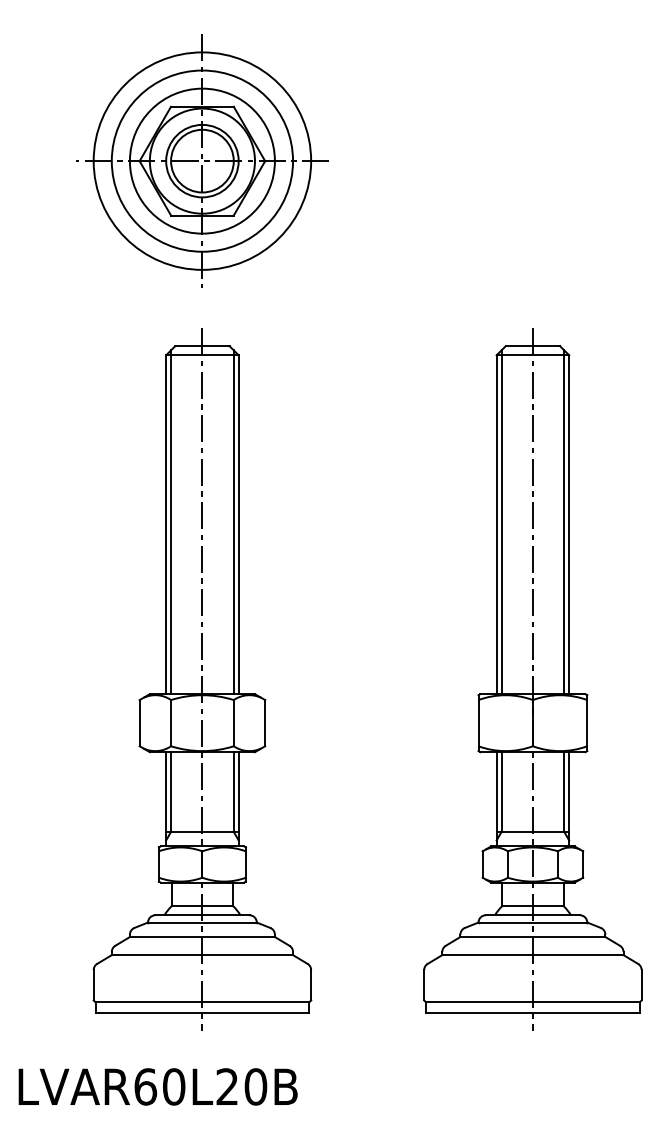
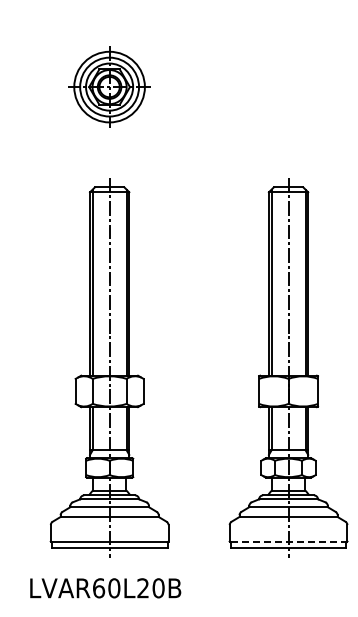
part: (202, 159) -> (109, 86), size x0.6
line: (532, 1002) -> (288, 542), solid -> dashed
text: (157, 1087) -> (105, 588), moved

